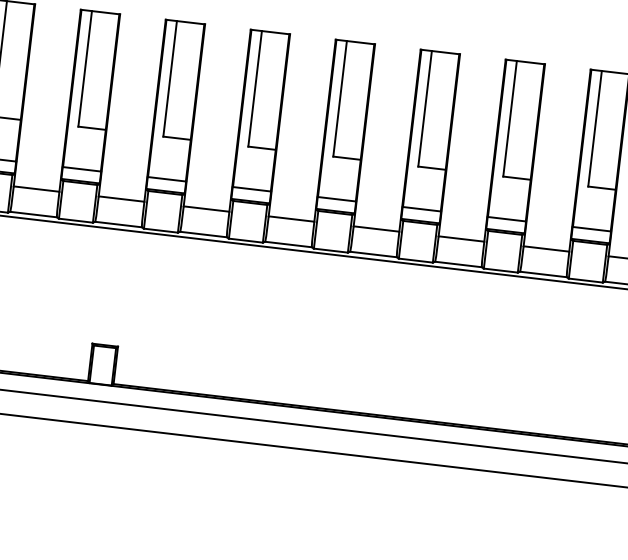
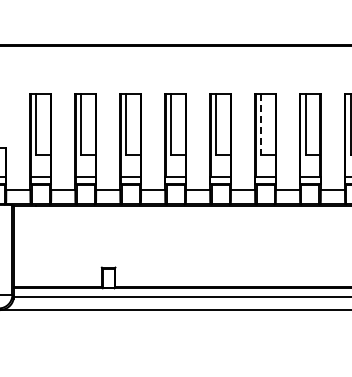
line: (426, 108) -> (261, 124), solid -> dashed

